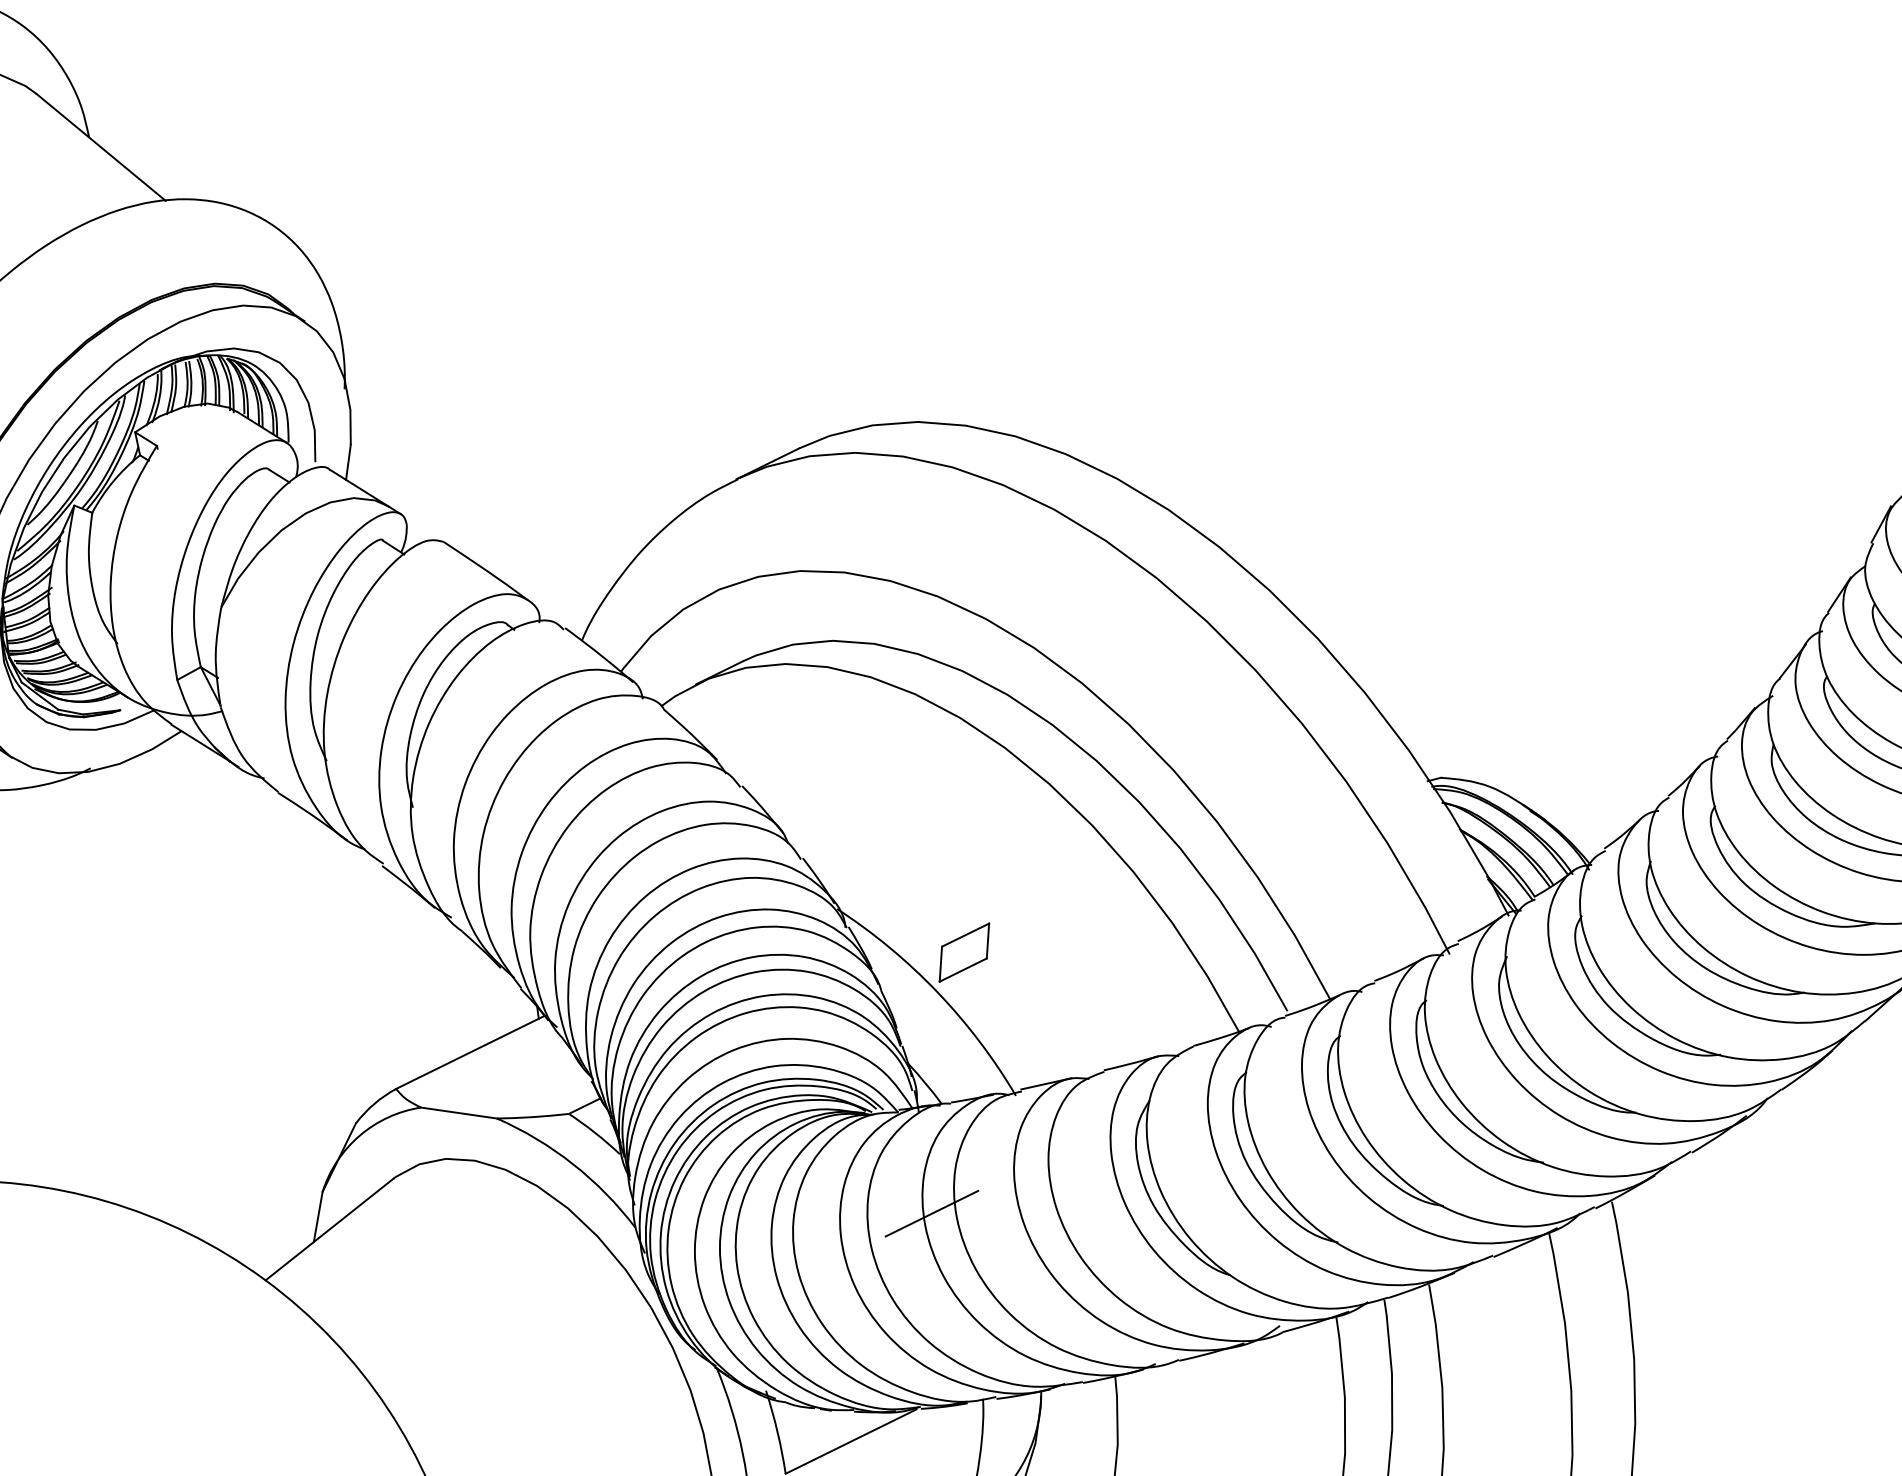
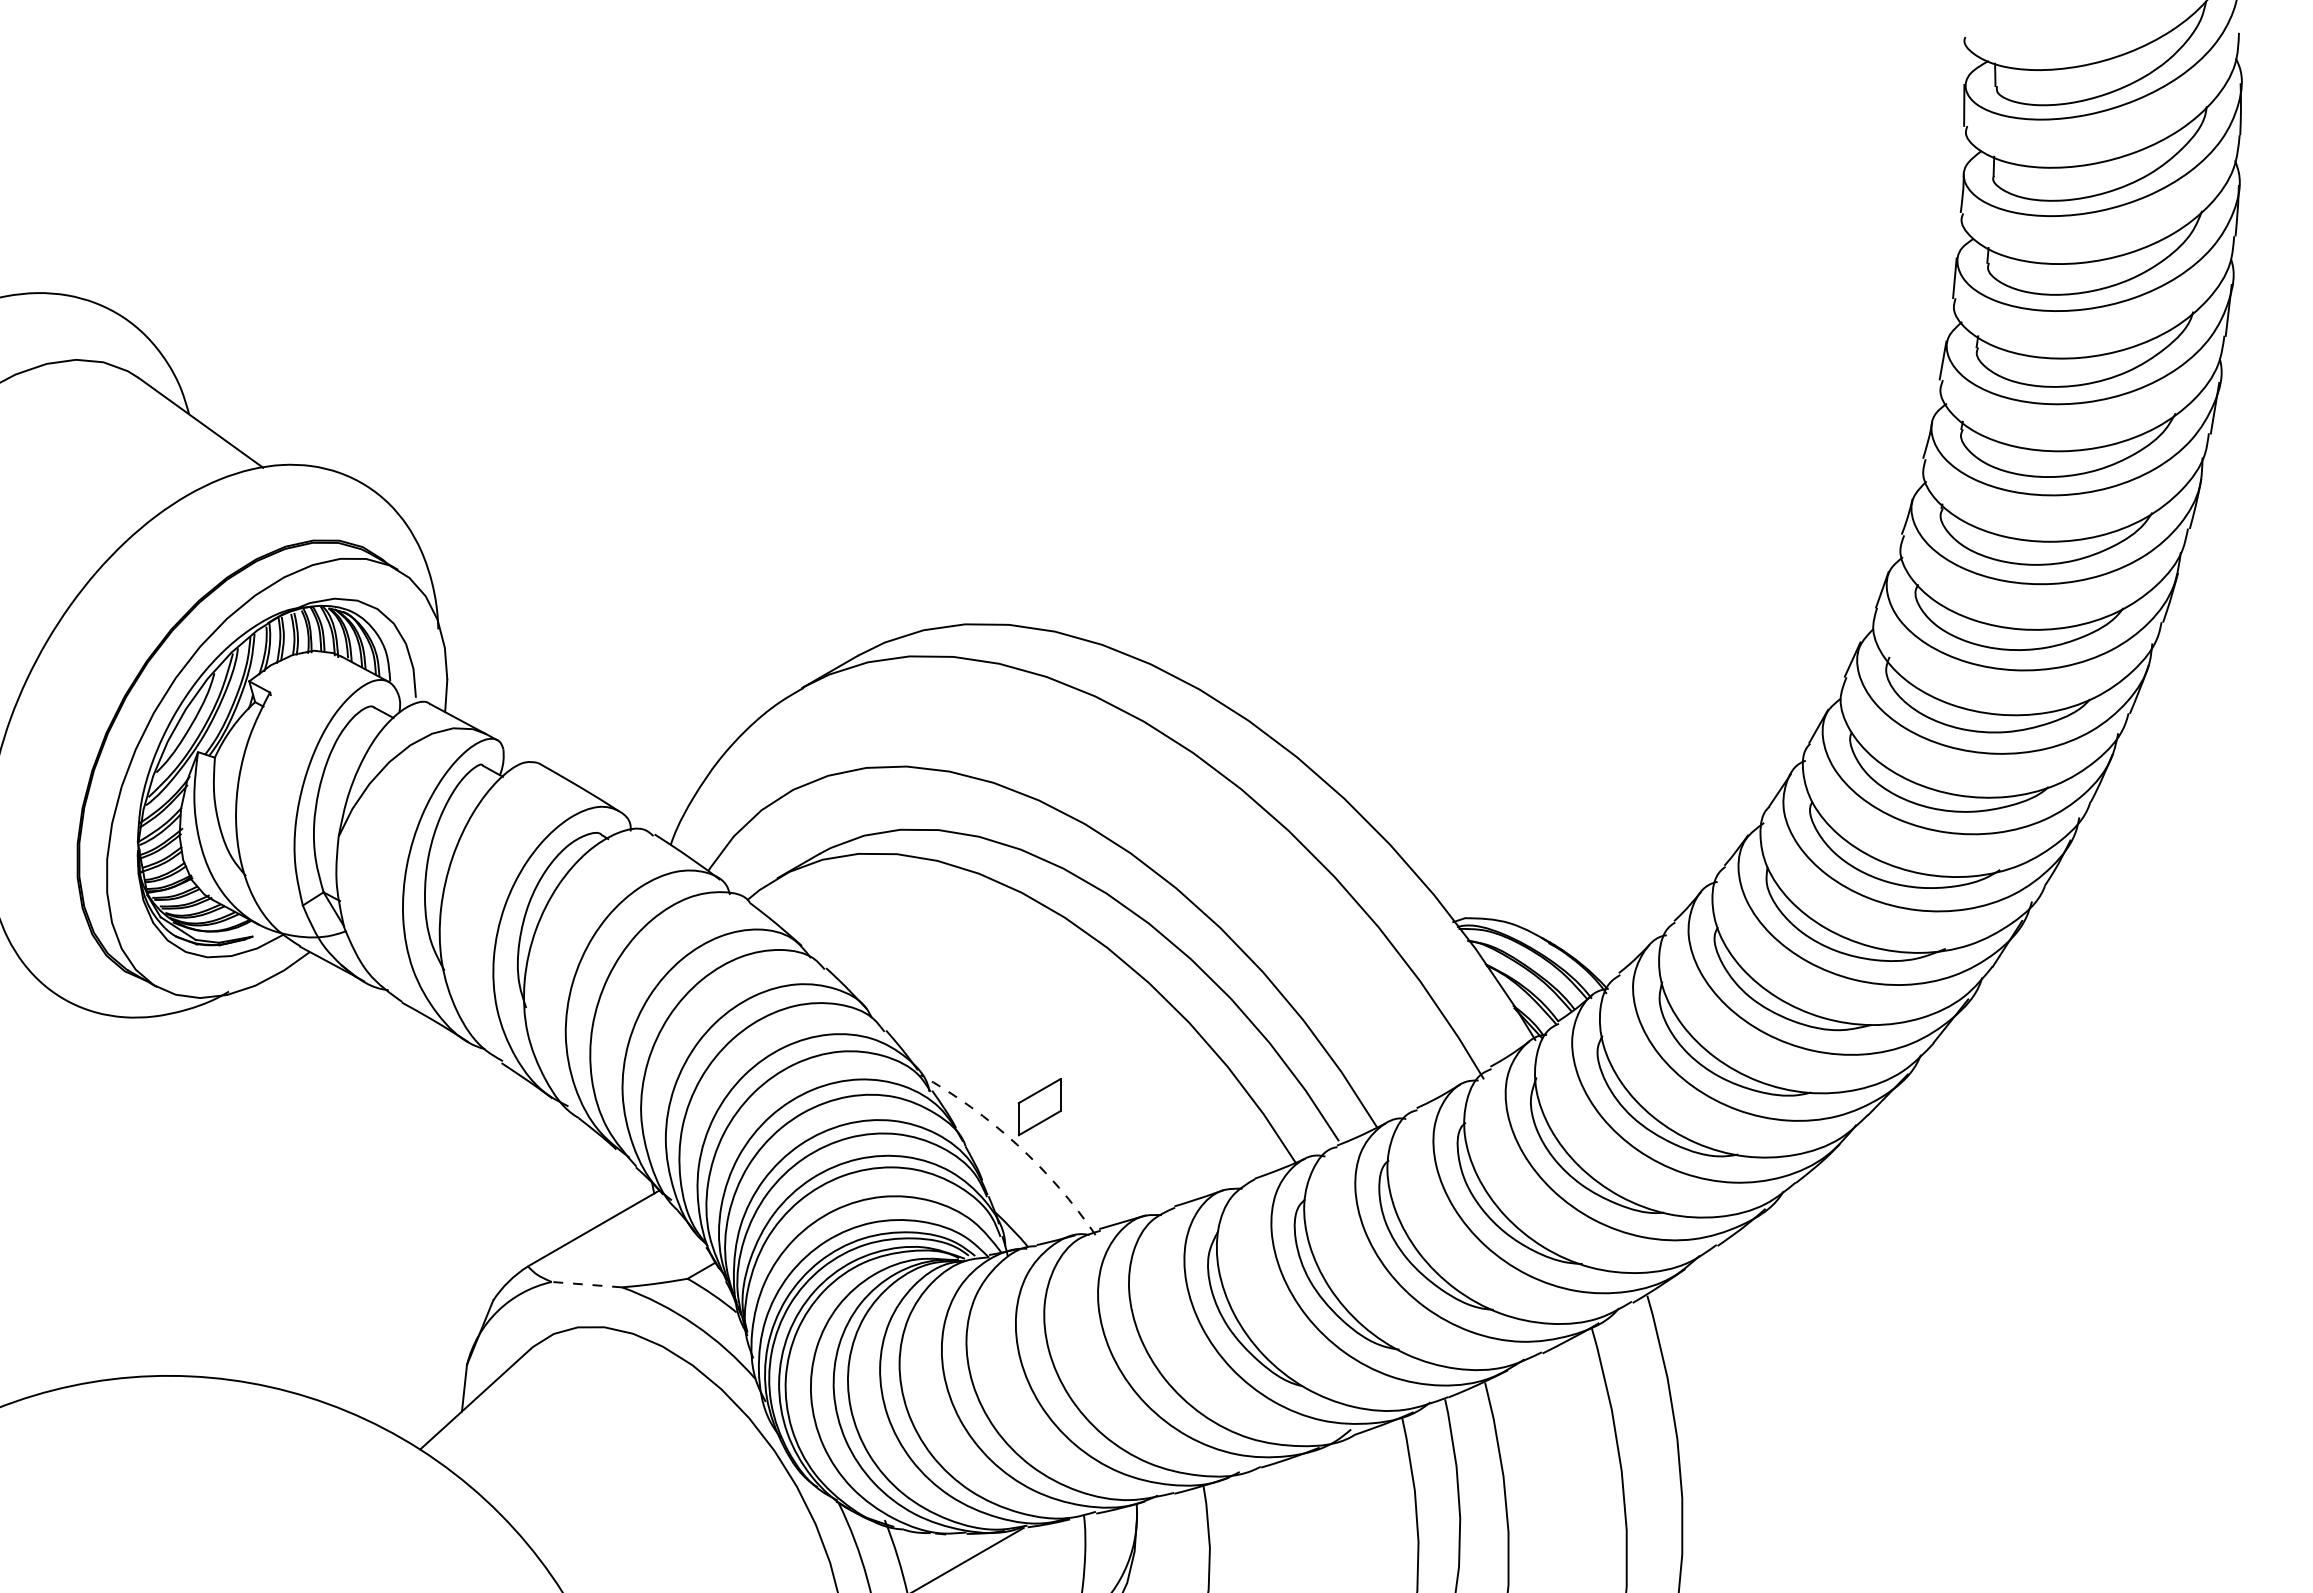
arc: (937, 991) -> (1017, 1144), solid -> dashed
line: (458, 1112) -> (586, 1284), solid -> dashed
line: (931, 1213) -> (1025, 1347), removed

